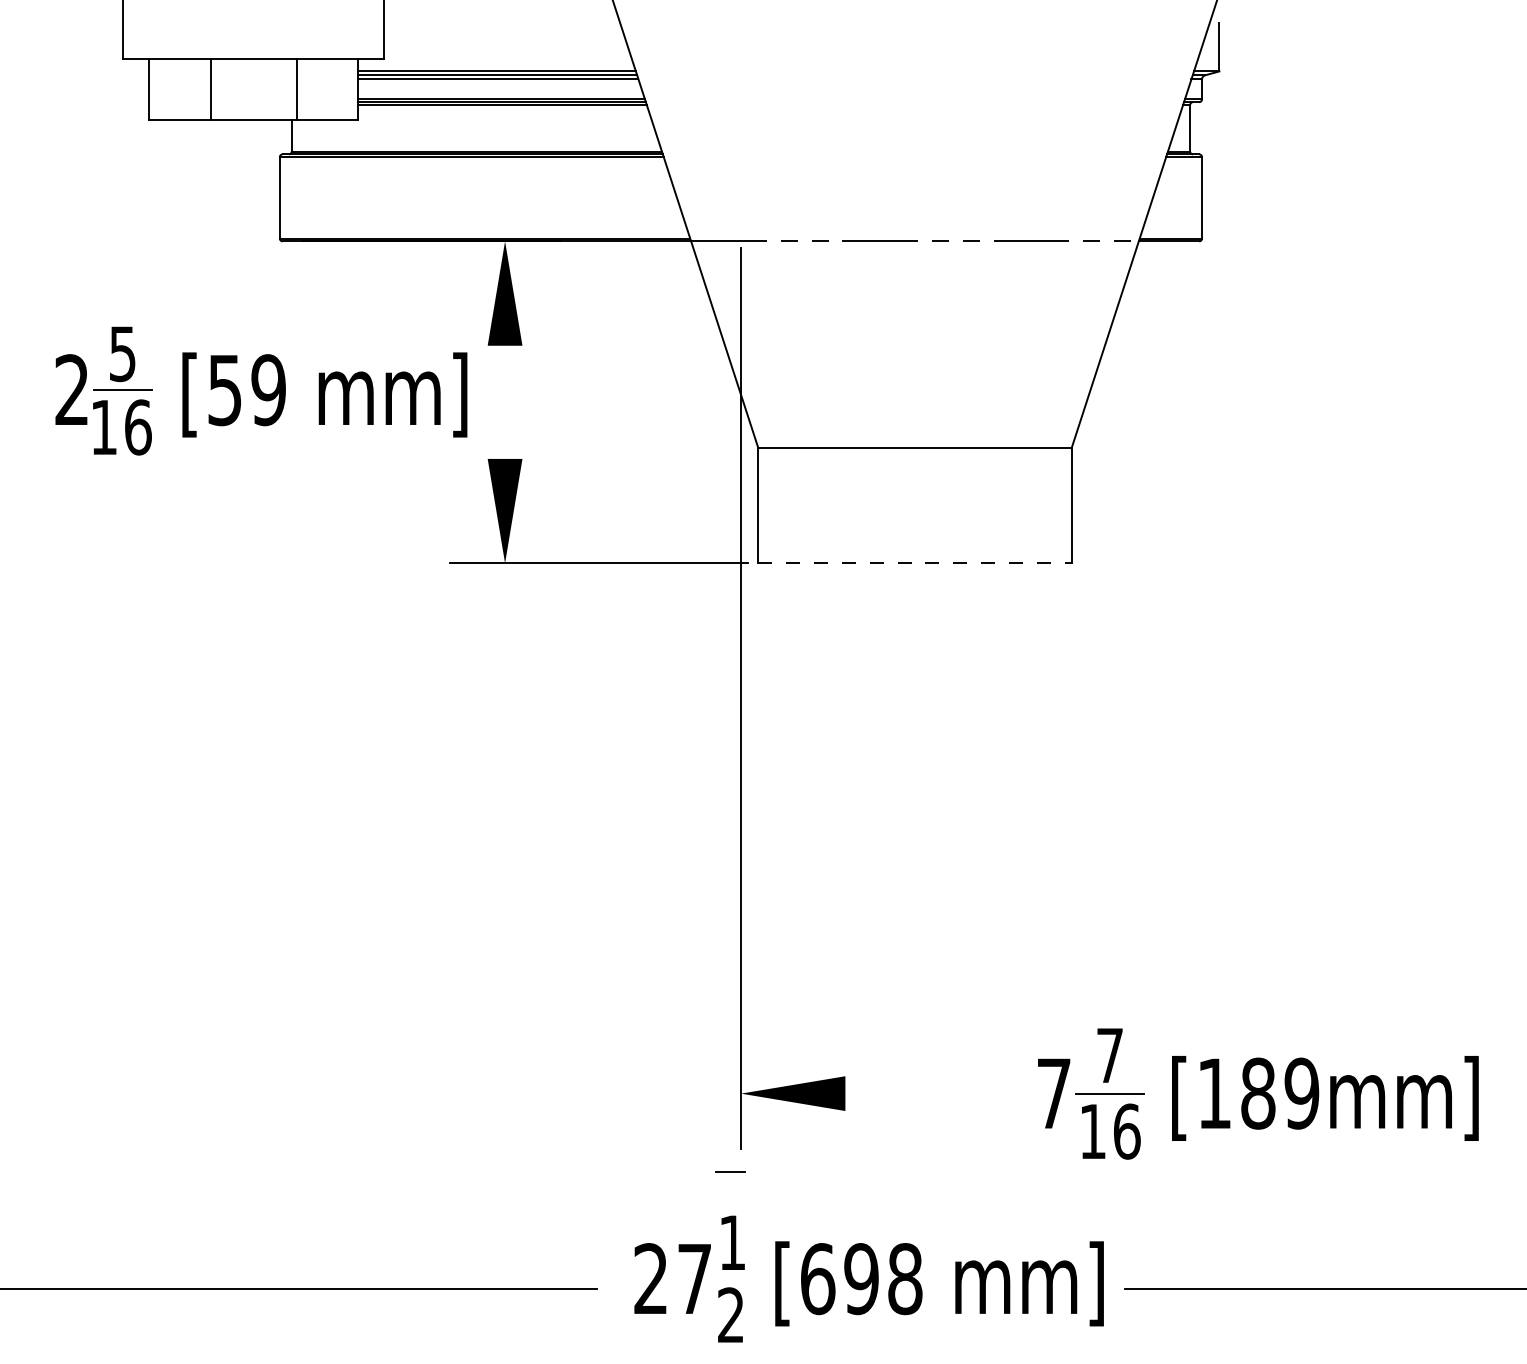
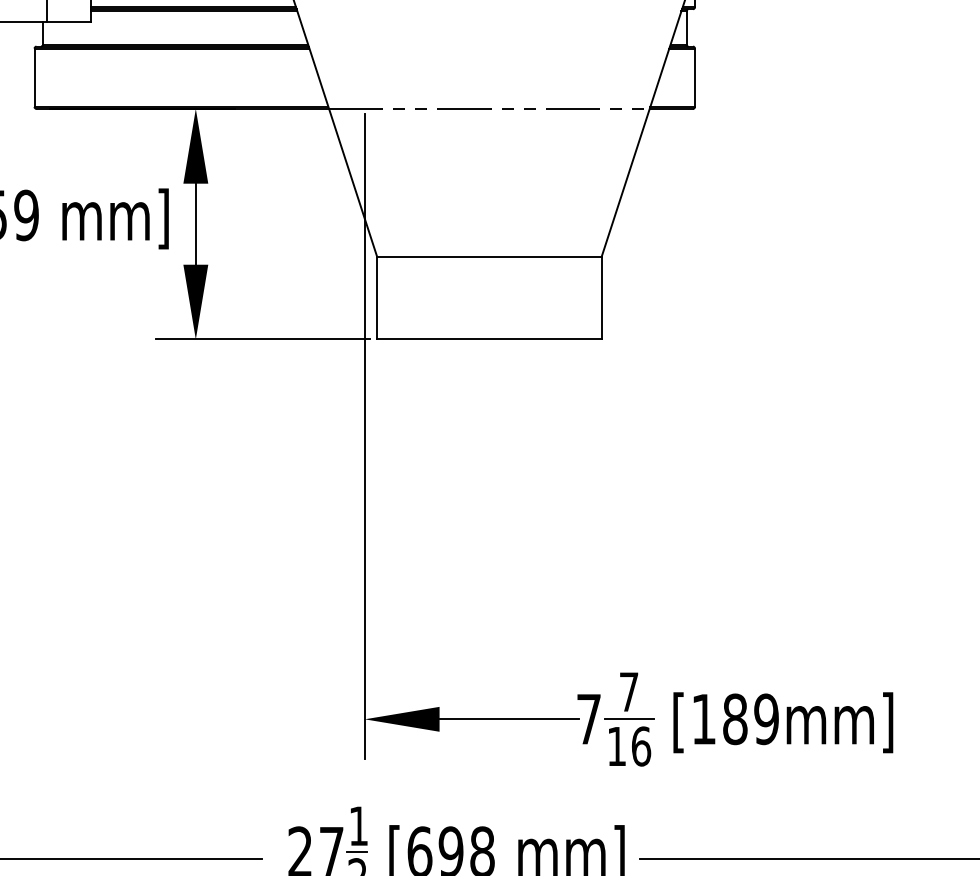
line: (505, 401) -> (196, 223), added
line: (915, 563) -> (489, 339), dashed -> solid
line: (942, 1093) -> (509, 719), added
line: (730, 1171) -> (357, 851), moved

